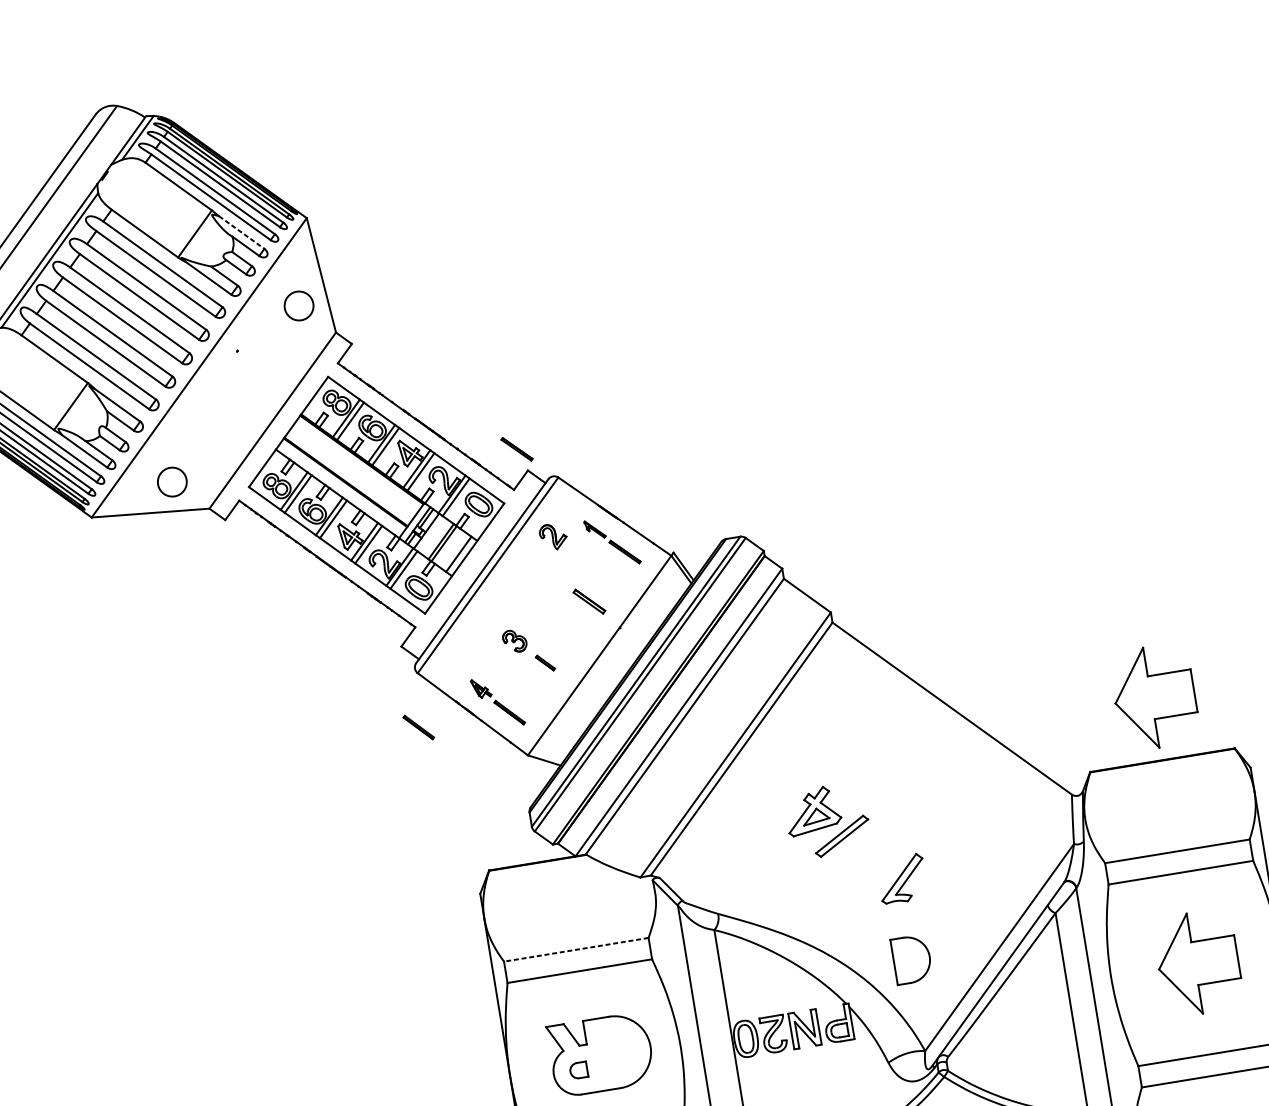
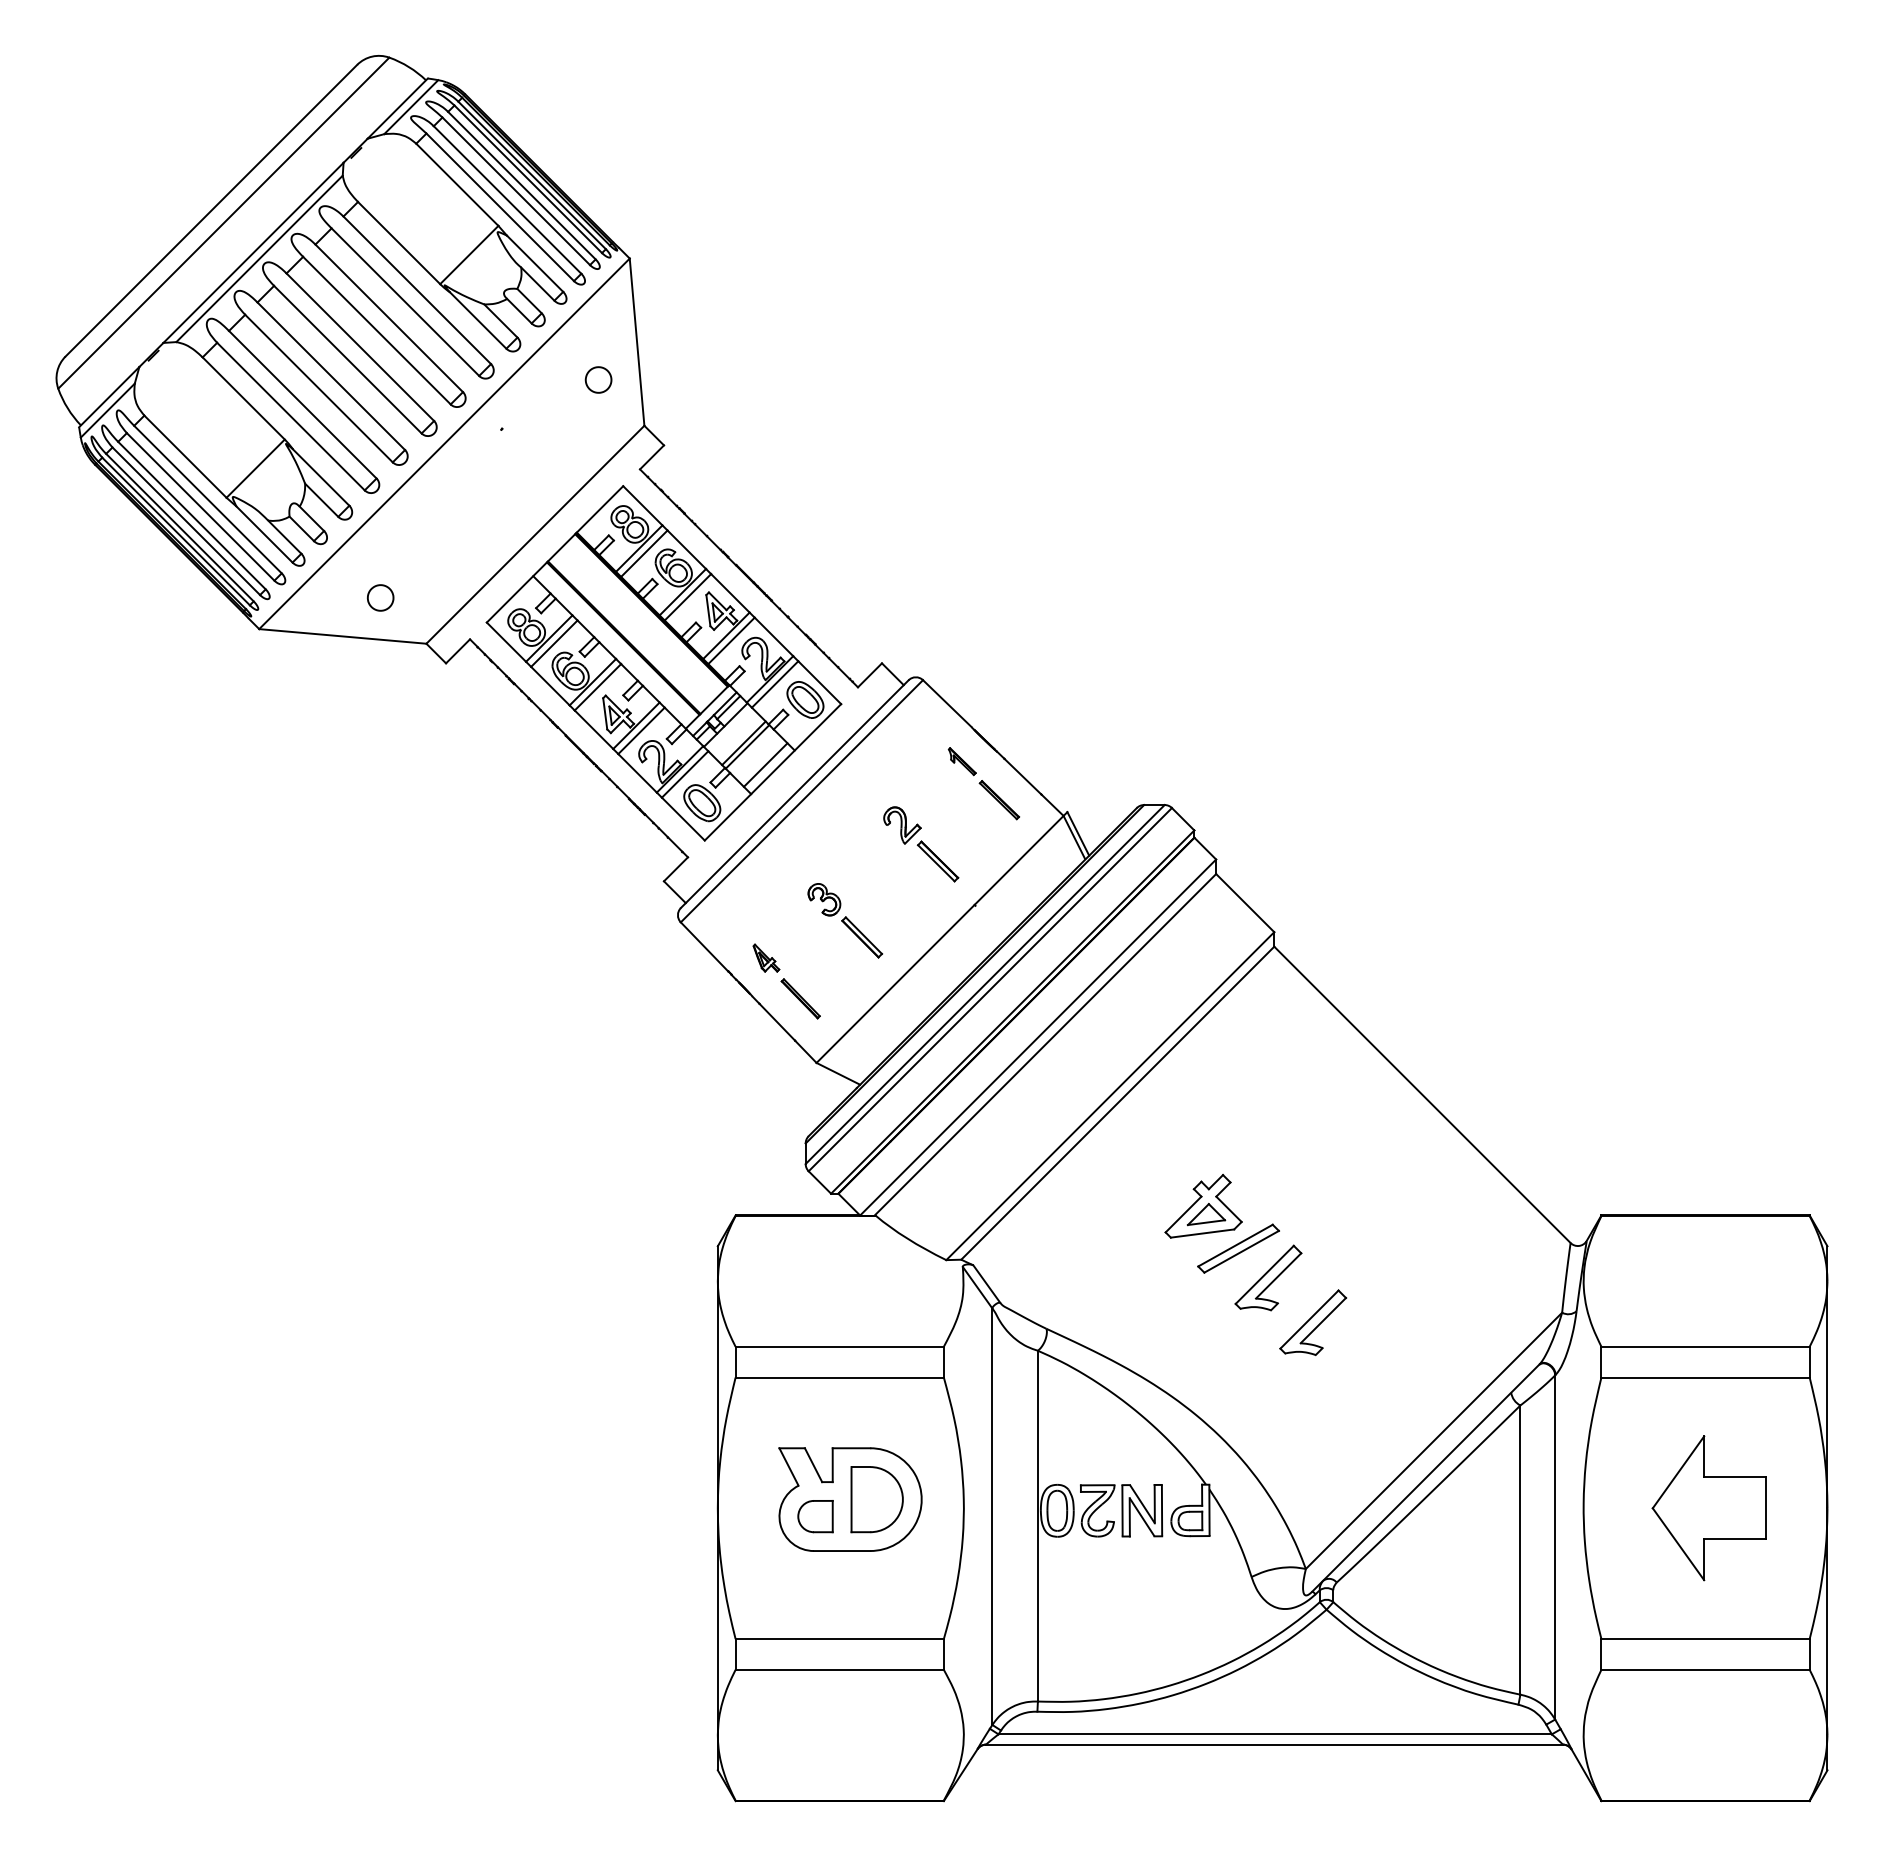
line: (241, 232) -> (535, 263), dashed -> solid
part: (298, 305) -> (598, 379), size x0.62
part: (517, 449) -> (871, 631), removed
part: (172, 481) -> (380, 597), size x0.62
part: (553, 537) -> (902, 825), moved
part: (545, 663) -> (862, 937), size x1.67
part: (1154, 697) -> (1708, 1125), removed
part: (418, 727) -> (669, 998), removed
part: (866, 852) -> (1268, 1277), added
line: (576, 949) -> (839, 1346), dashed -> solid
part: (911, 959) -> (876, 1499), moved
part: (578, 1070) -> (815, 1516), size x1.43

